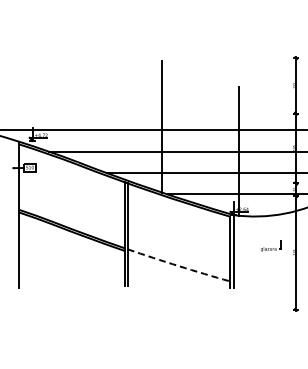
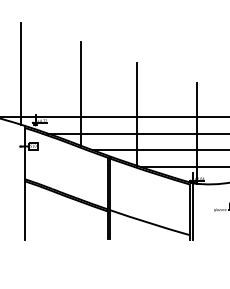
line: (14, 75) -> (21, 74), added
line: (90, 100) -> (80, 93), added
arc: (178, 266) -> (149, 223), dashed -> solid

